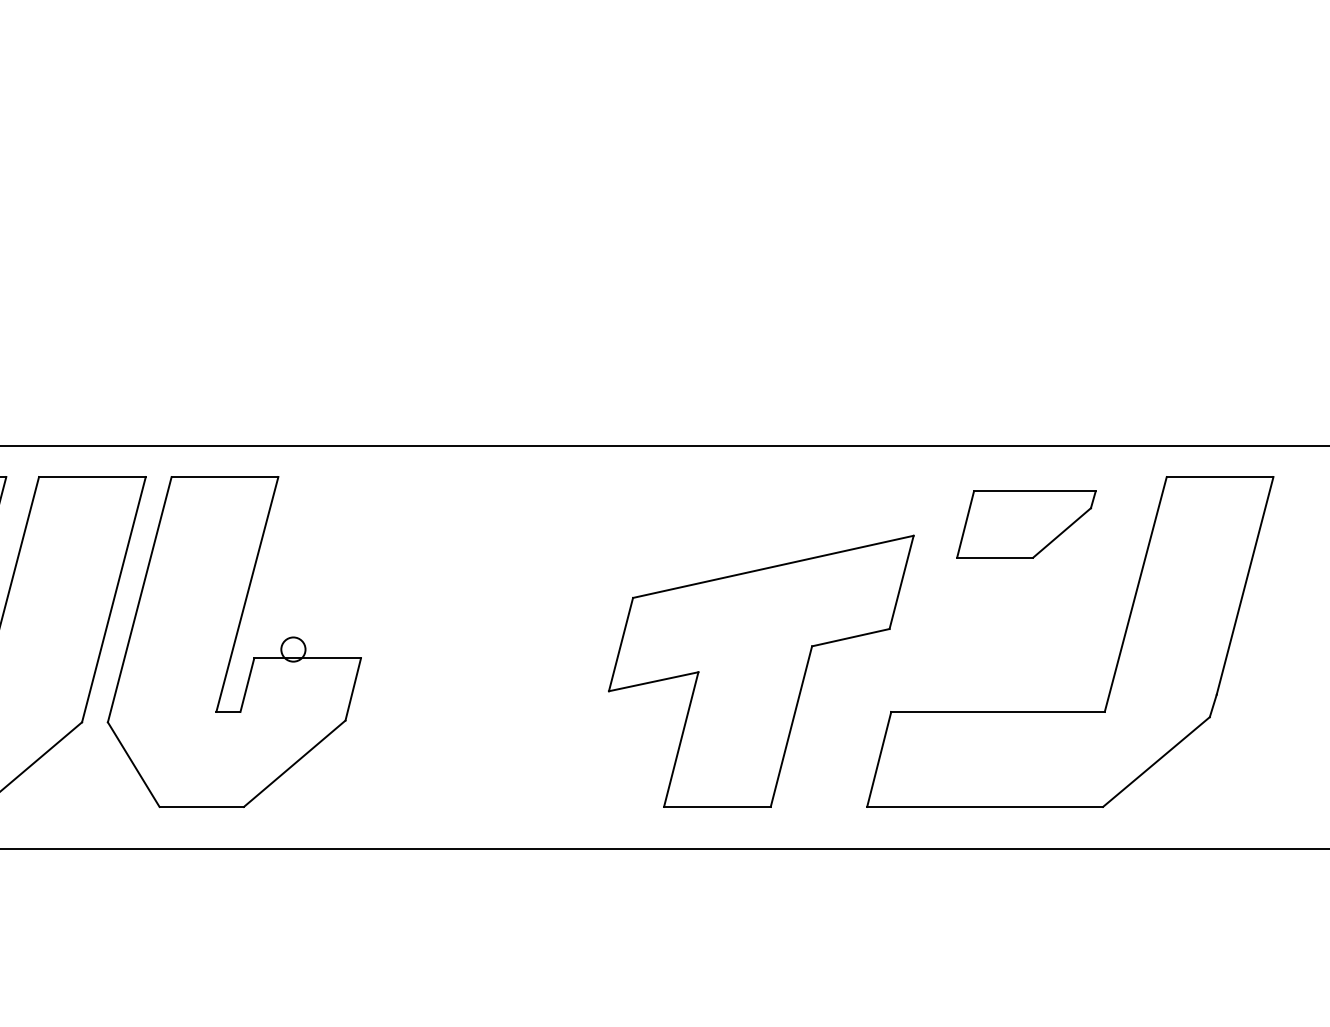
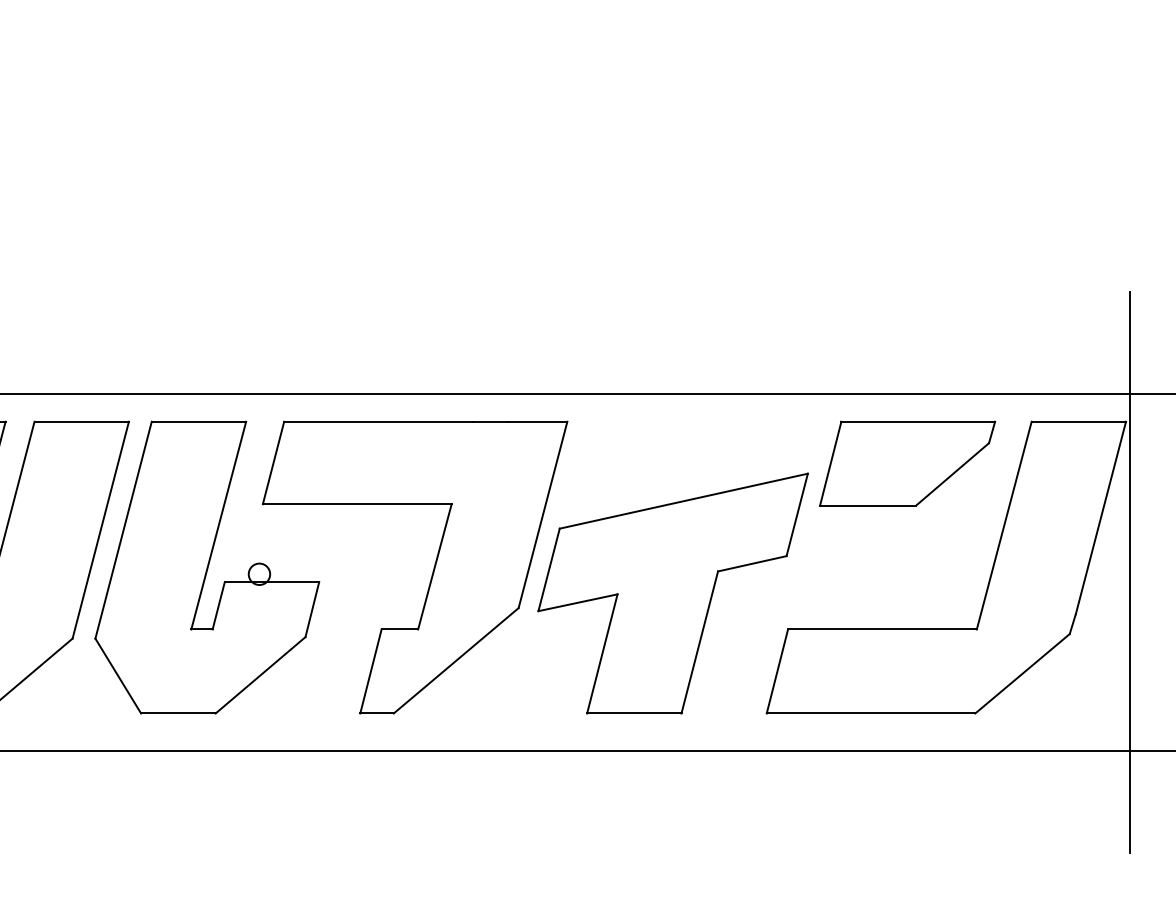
part: (1026, 524) -> (907, 463), size x1.43
part: (489, 645) -> (432, 570), added
line: (1277, 647) -> (1129, 572), added

